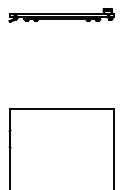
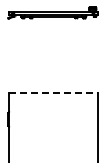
line: (62, 108) -> (53, 93), solid -> dashed

